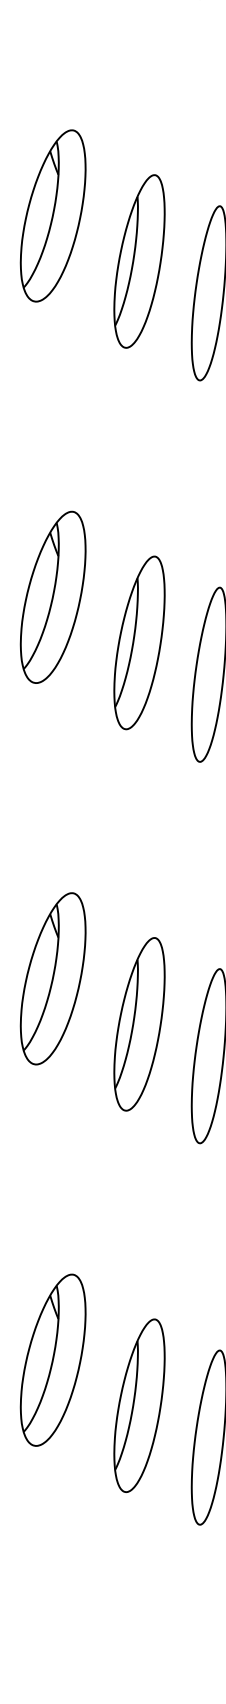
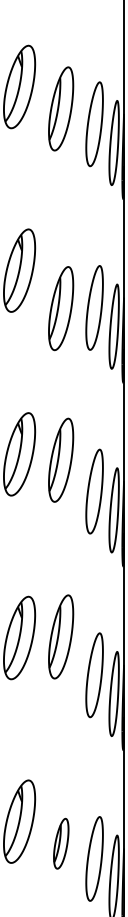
part: (140, 261) -> (61, 308), moved
part: (140, 641) -> (61, 459), moved
part: (140, 1023) -> (61, 636), moved
part: (140, 1405) -> (61, 843), size x0.6

